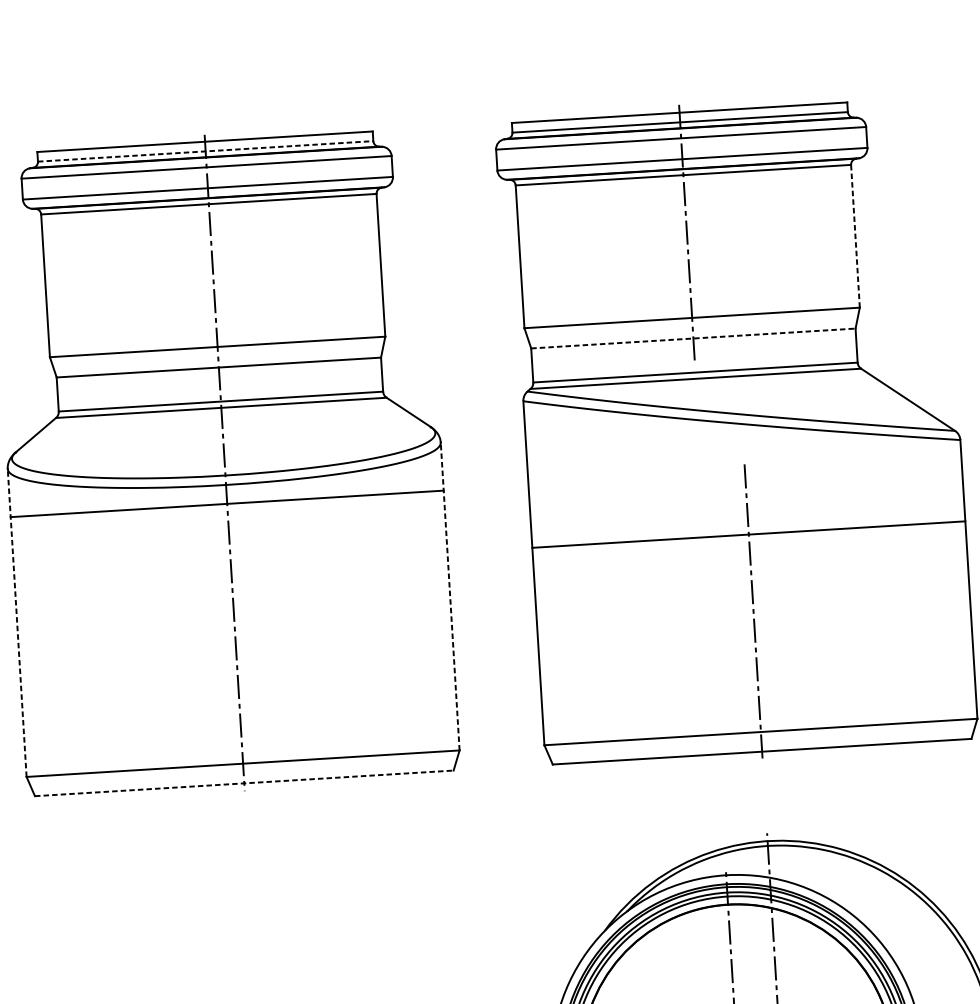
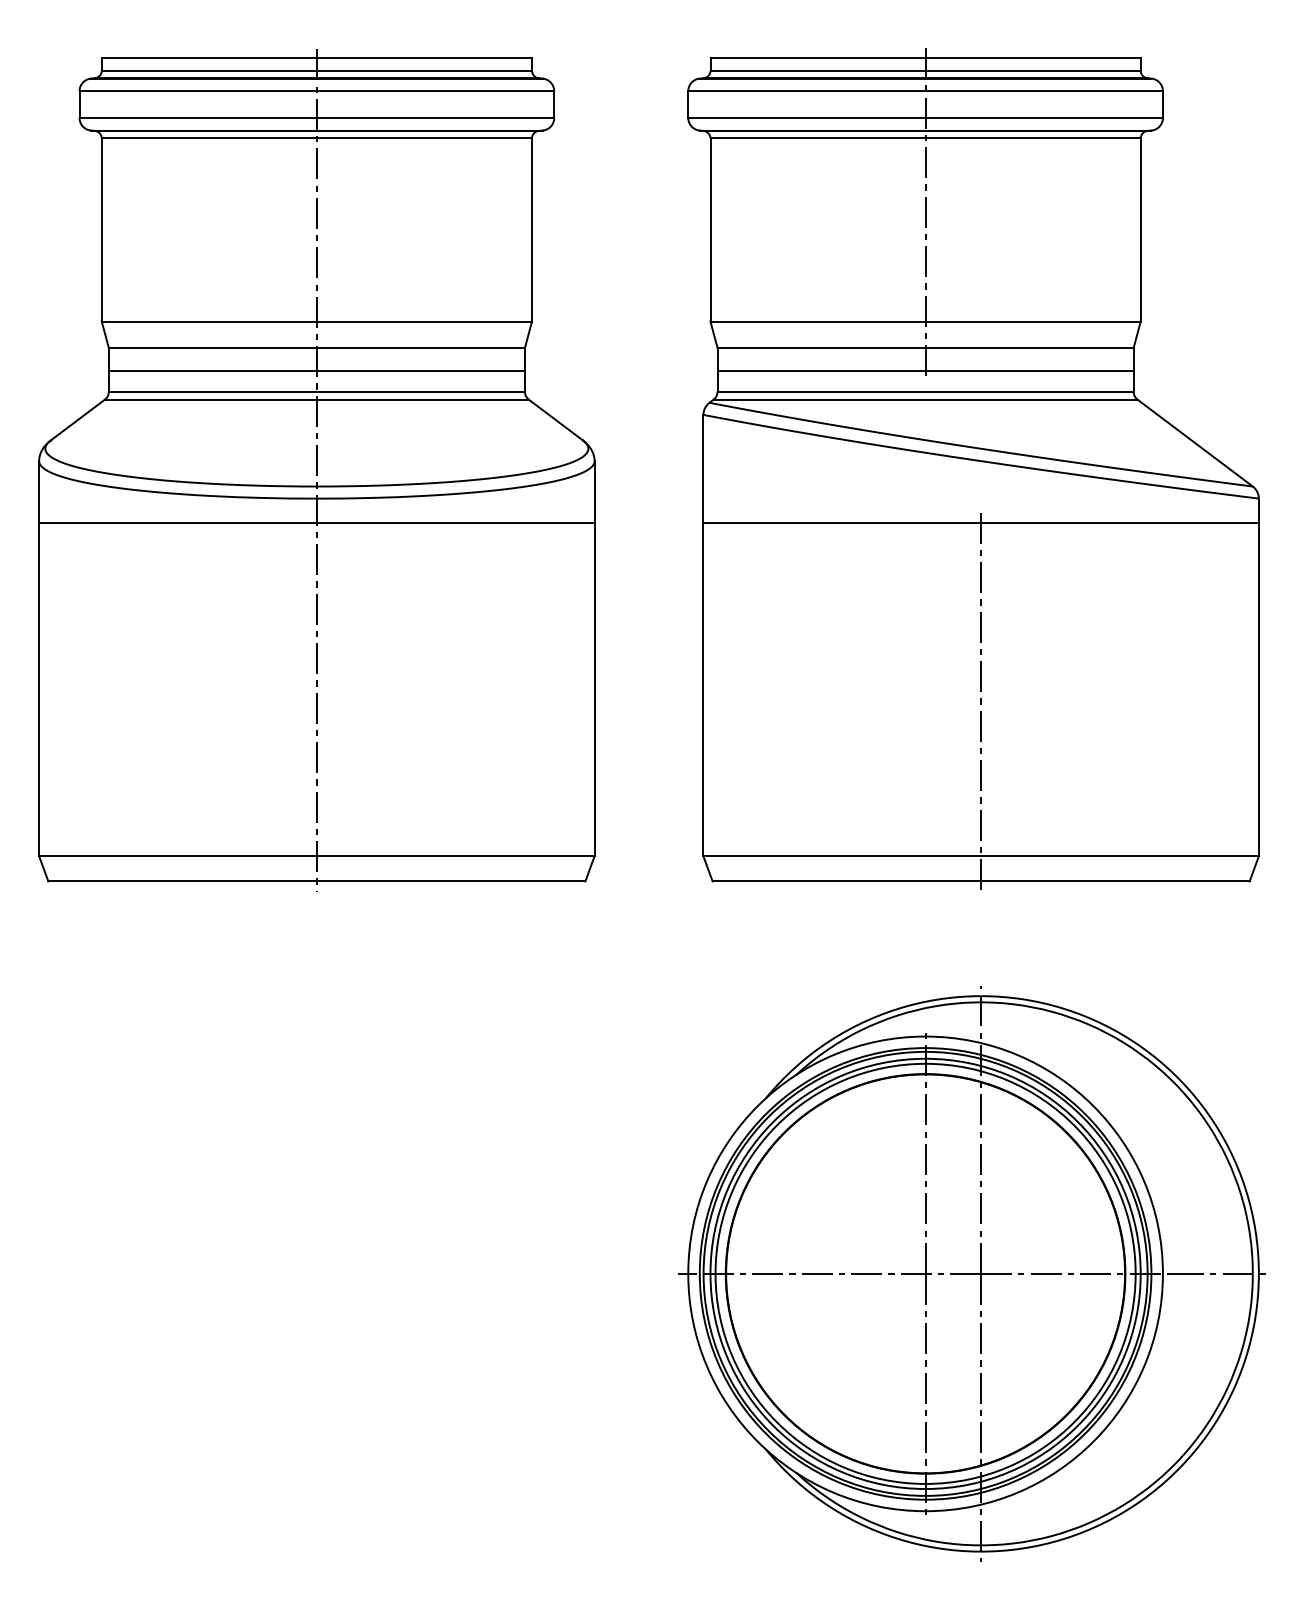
line: (206, 151) -> (317, 70), dashed -> solid
line: (855, 236) -> (1140, 230), dashed -> solid
line: (694, 338) -> (926, 348), dashed -> solid
line: (694, 356) -> (925, 371), added
line: (219, 385) -> (316, 371), added
line: (748, 534) -> (980, 522), moved
line: (450, 596) -> (594, 658), dashed -> solid
line: (17, 622) -> (39, 658), dashed -> solid
line: (244, 783) -> (316, 881), dashed -> solid

